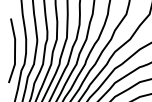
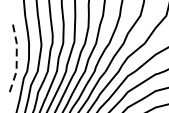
line: (15, 50) -> (17, 55), solid -> dashed

